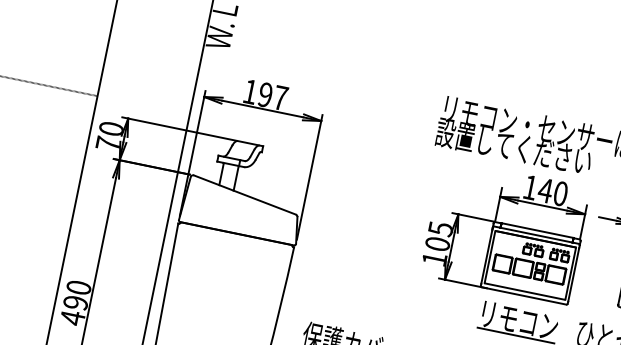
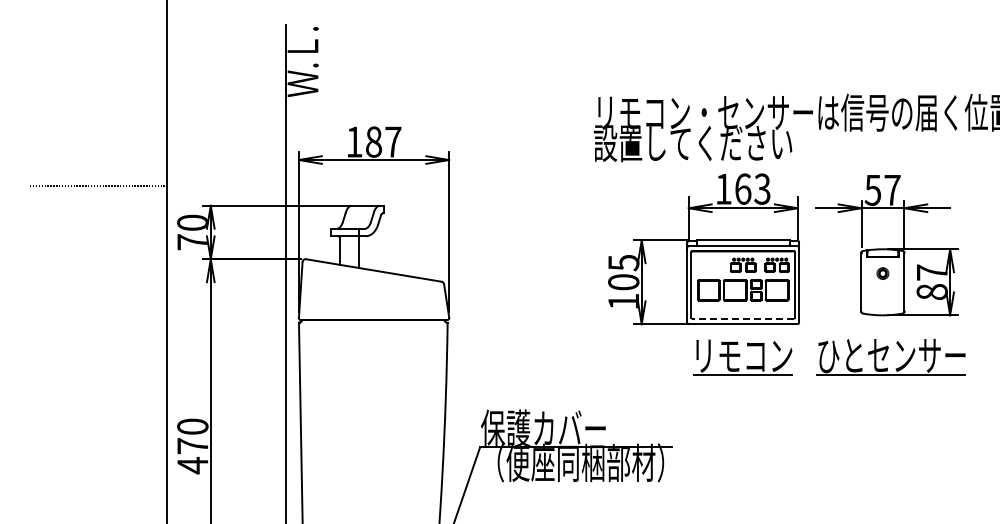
text: (265, 94) -> (373, 141), 197 -> 187
text: (552, 191) -> (752, 188), 140 -> 163
line: (524, 291) -> (742, 318), solid -> dashed
text: (75, 303) -> (192, 446), 490 -> 470

